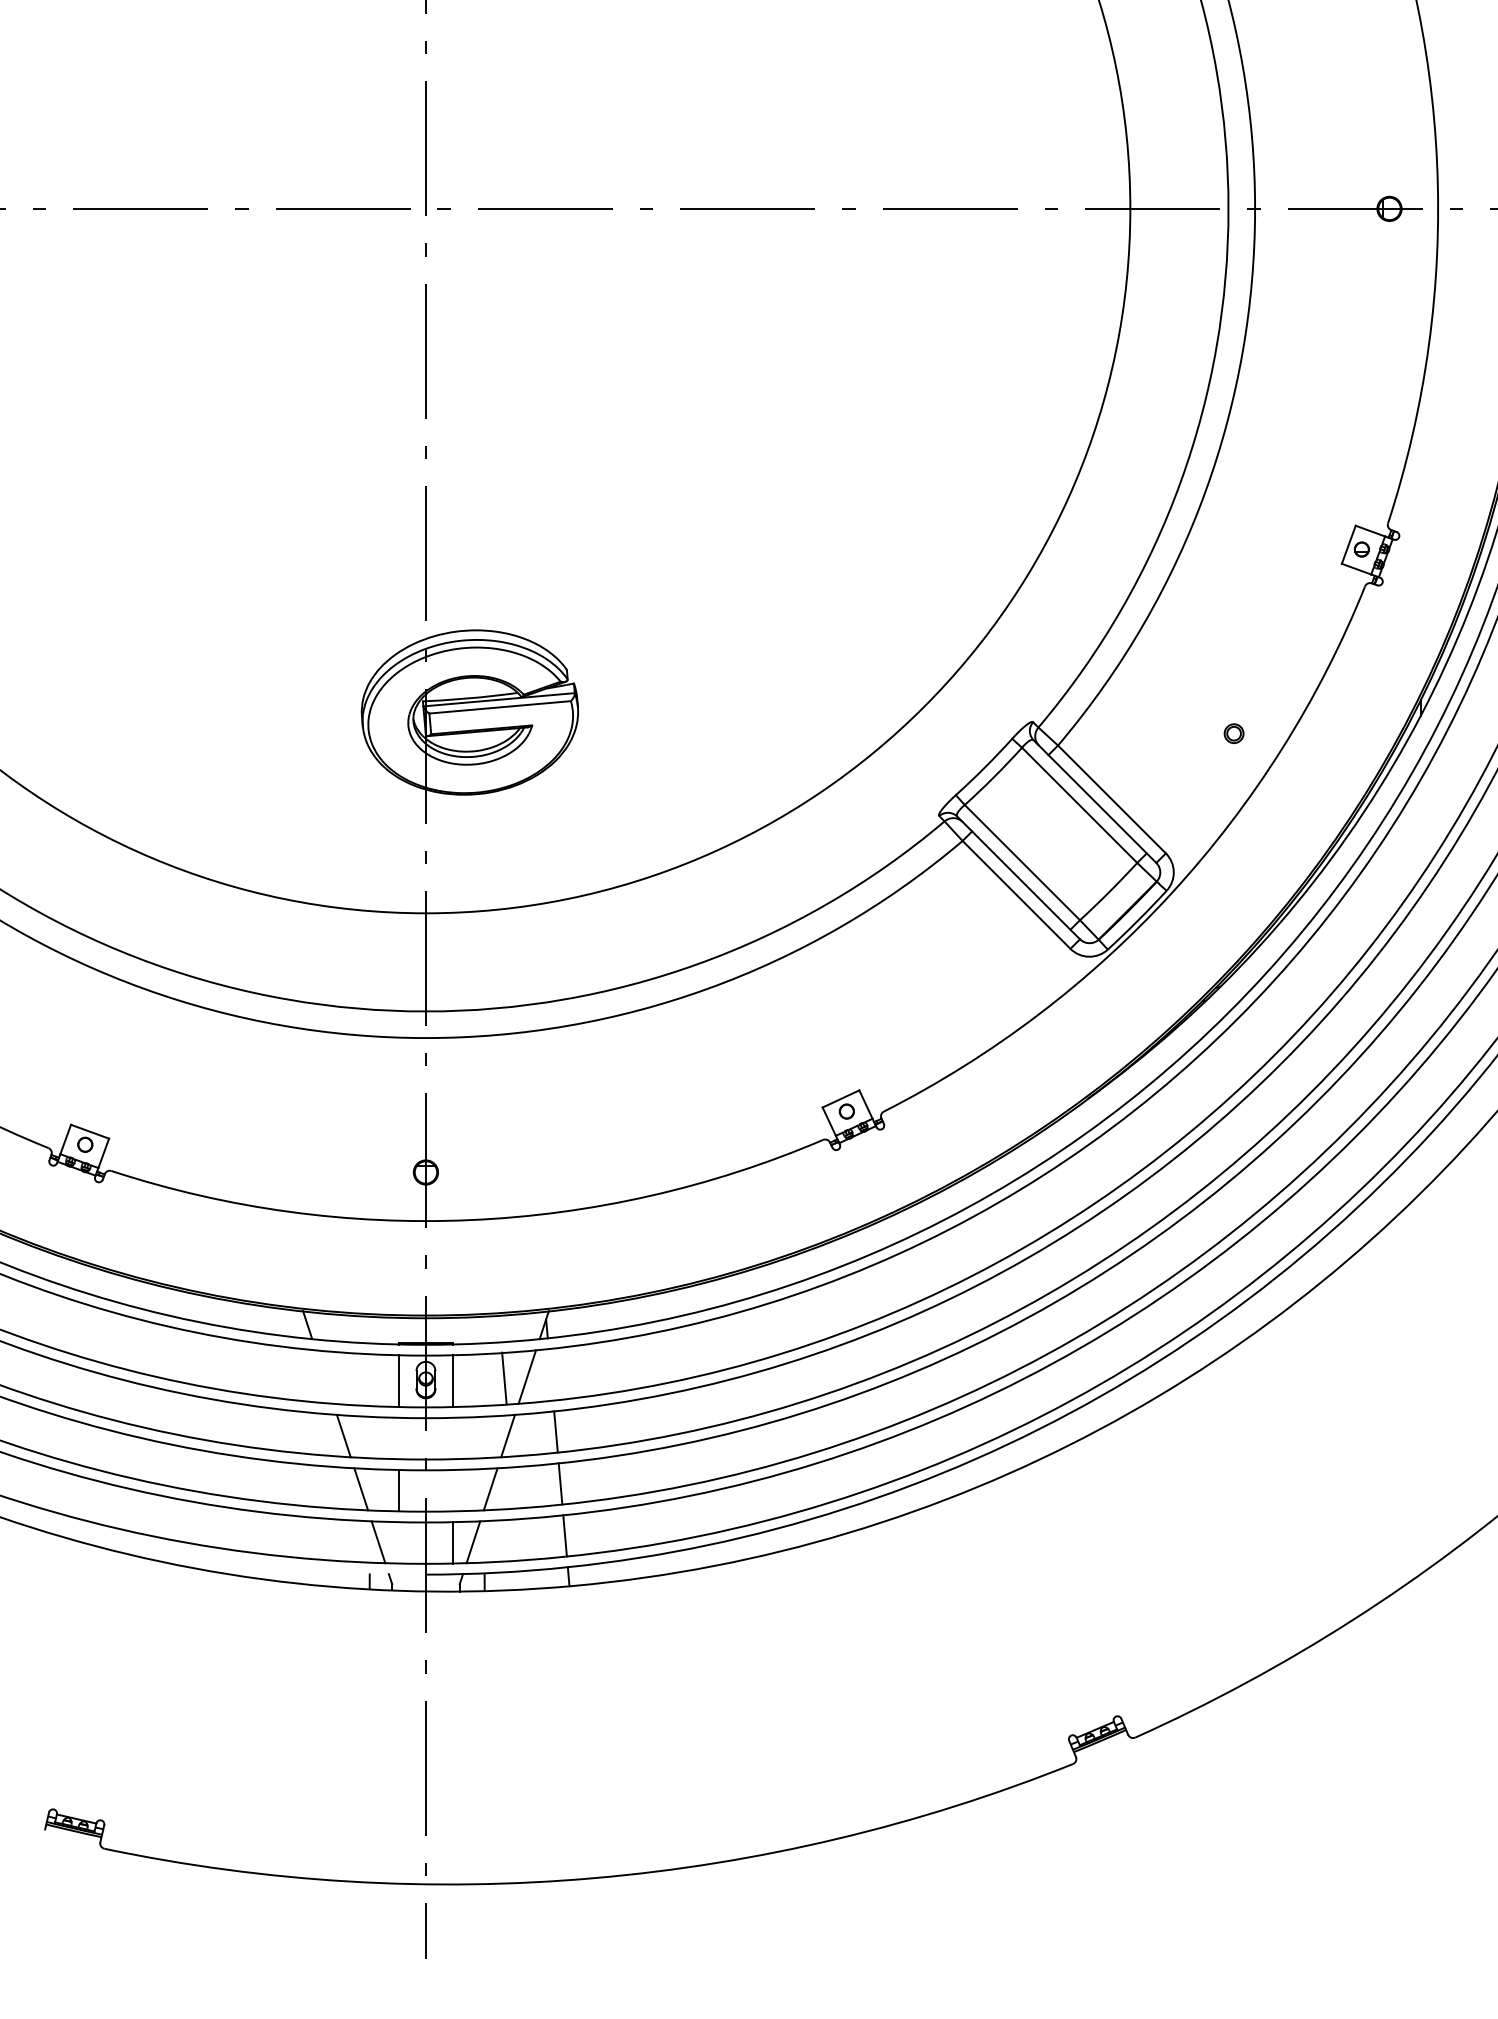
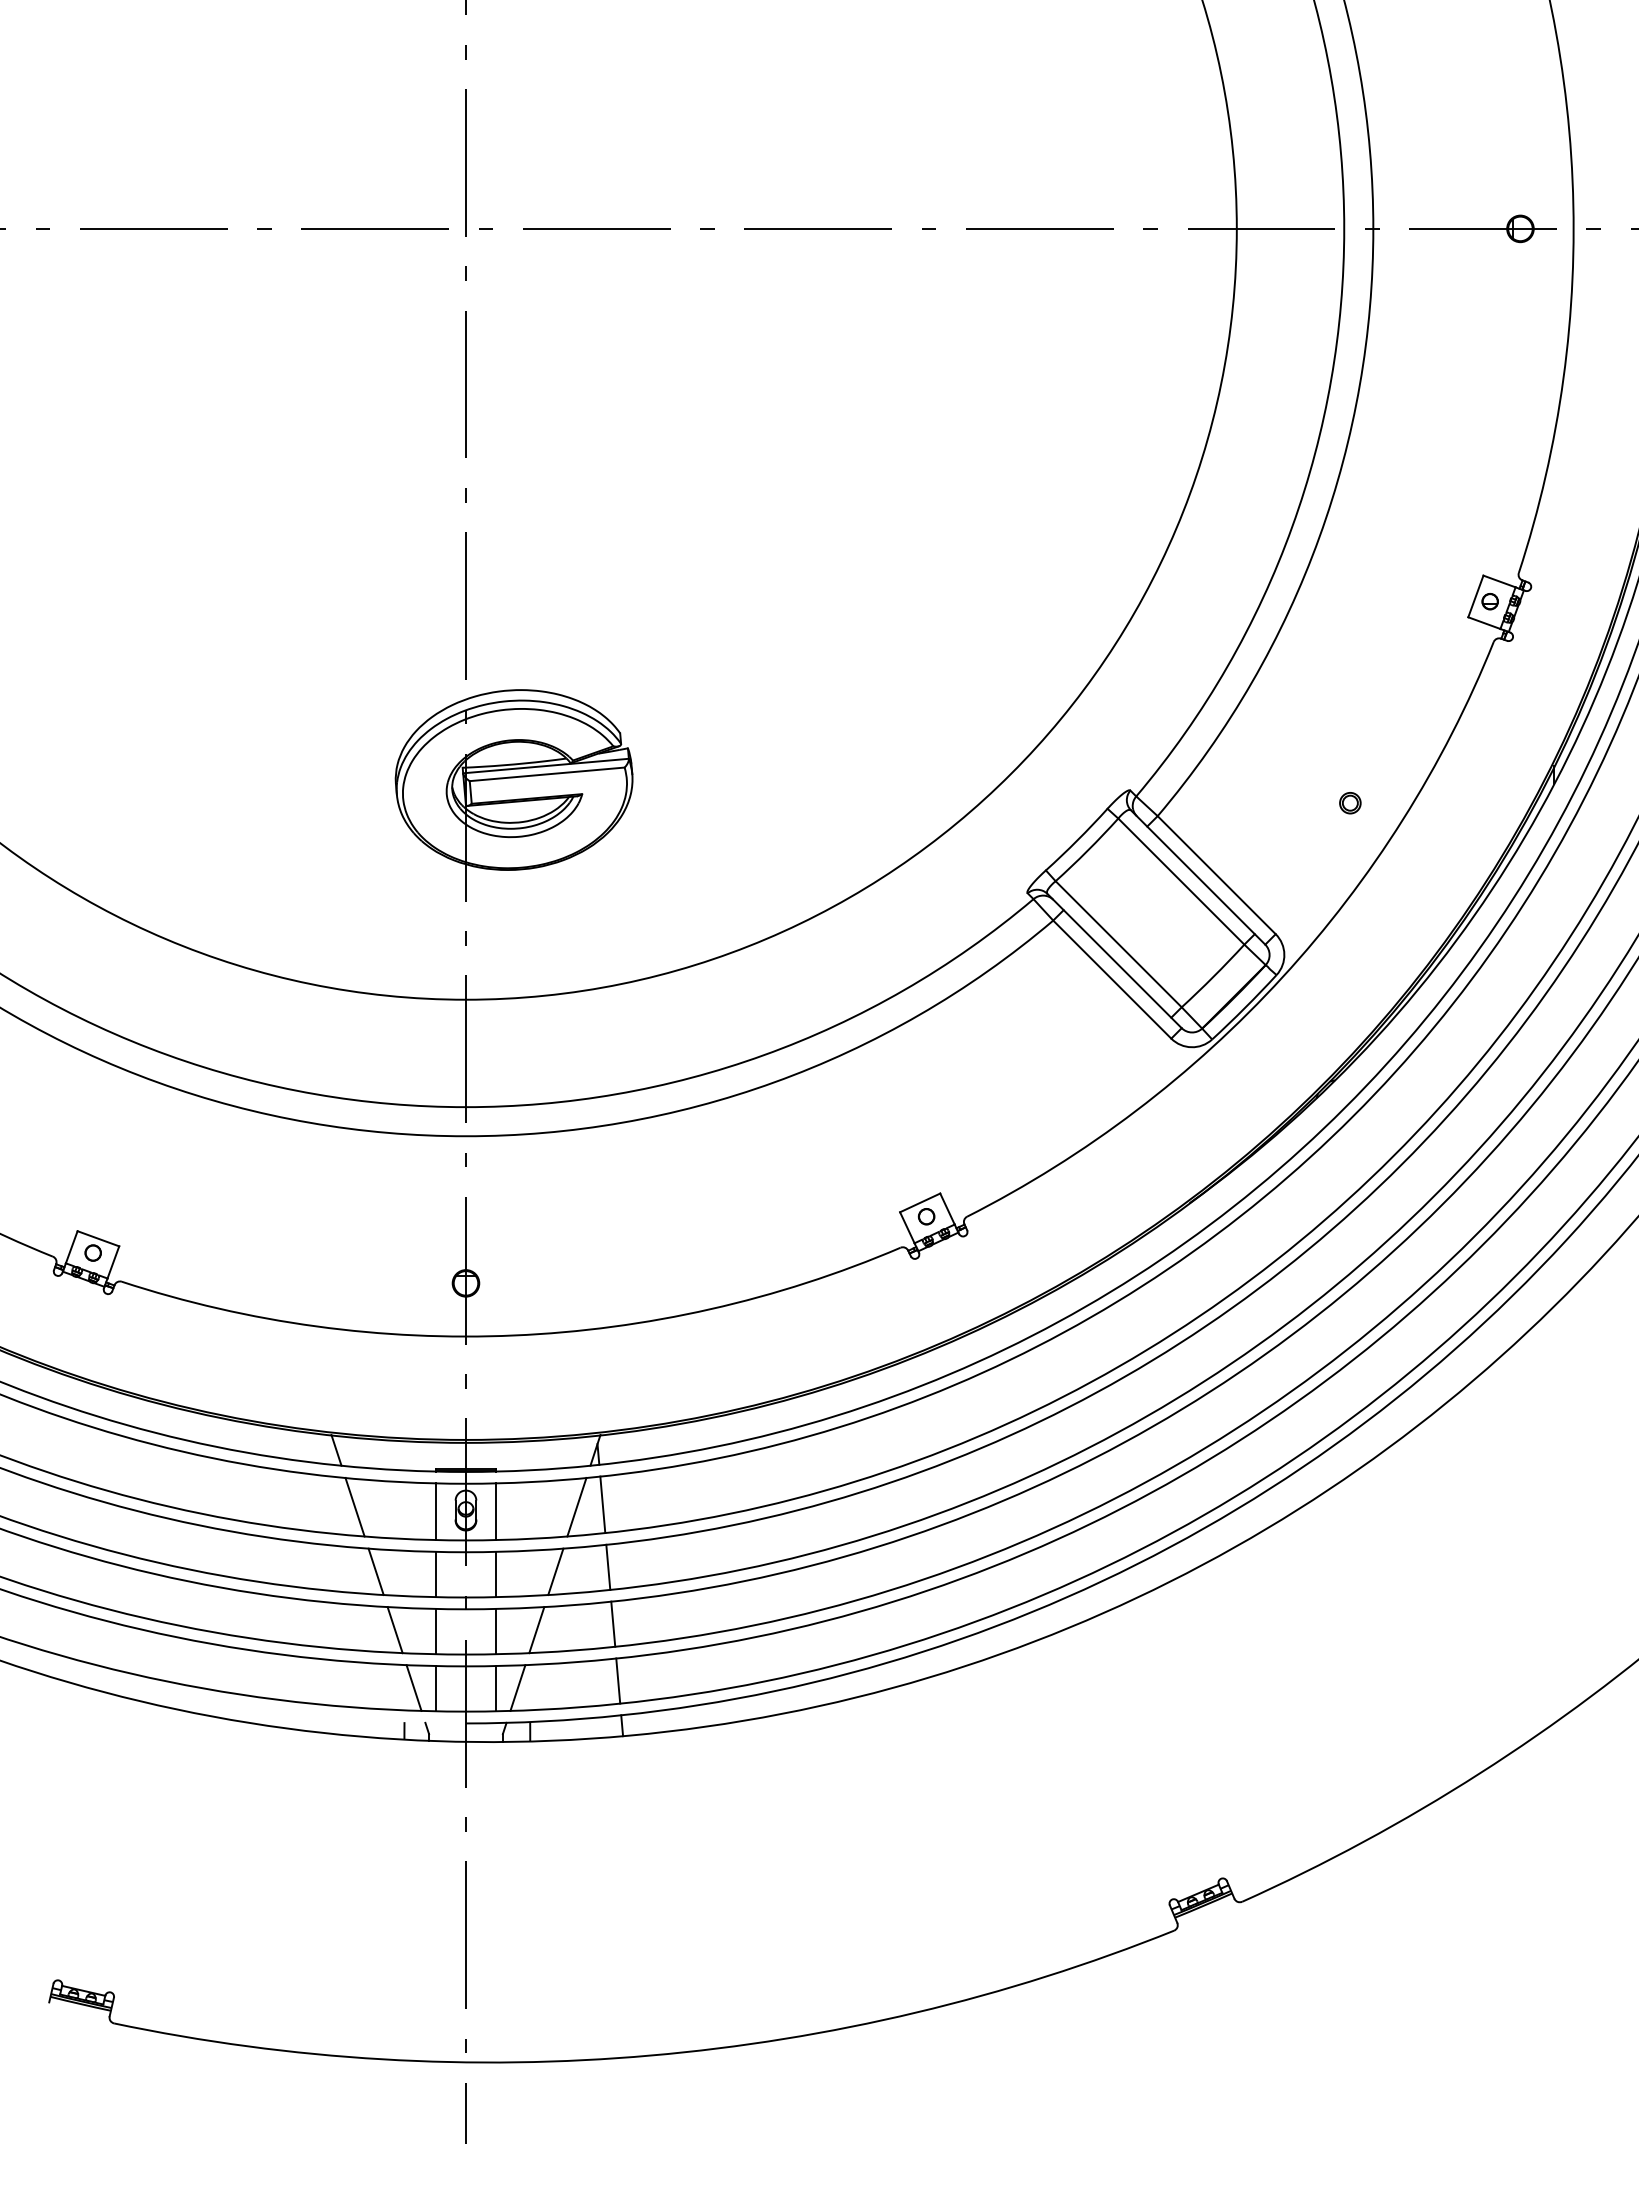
line: (324, 1376) -> (354, 1506), added
line: (504, 1378) -> (602, 1504), moved
line: (399, 1438) -> (436, 1574), added
line: (452, 1438) -> (495, 1574), added
line: (452, 1490) -> (495, 1631), added
line: (399, 1542) -> (436, 1688), added

